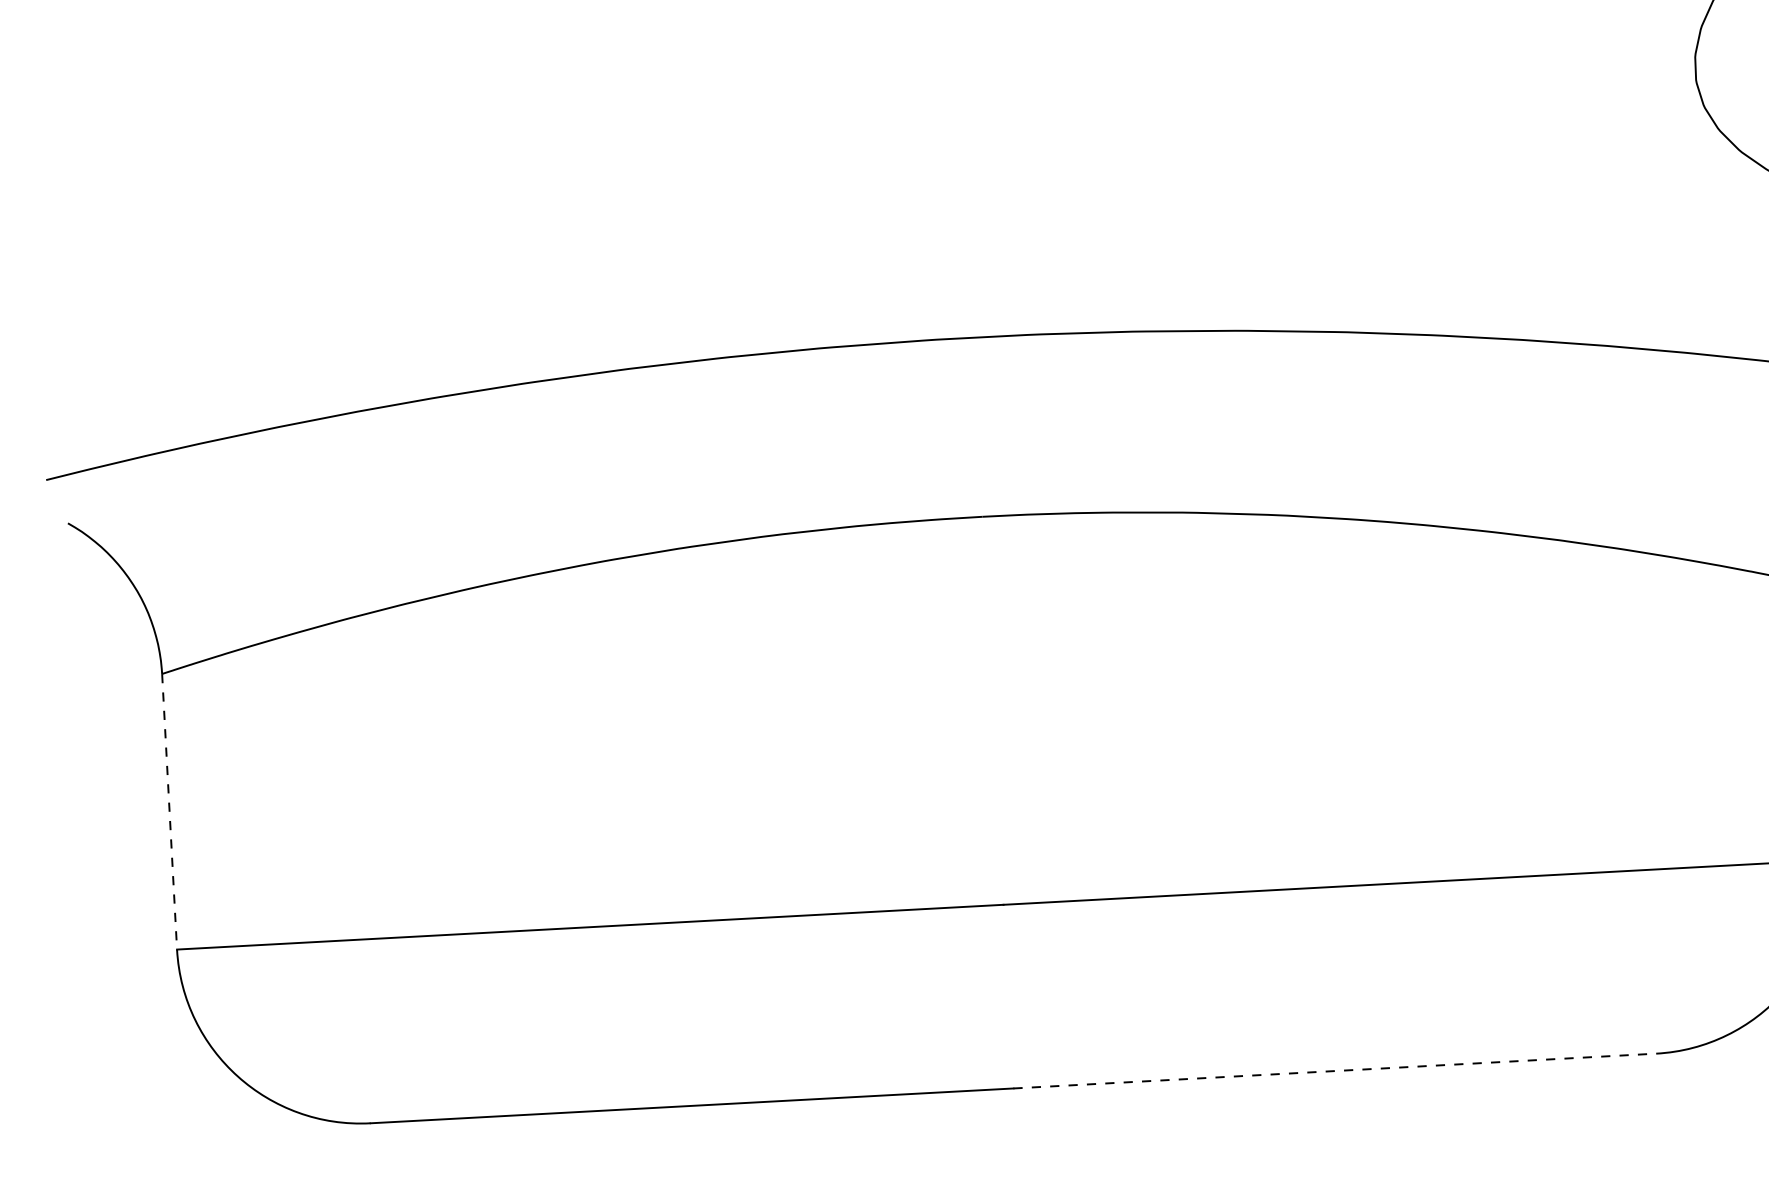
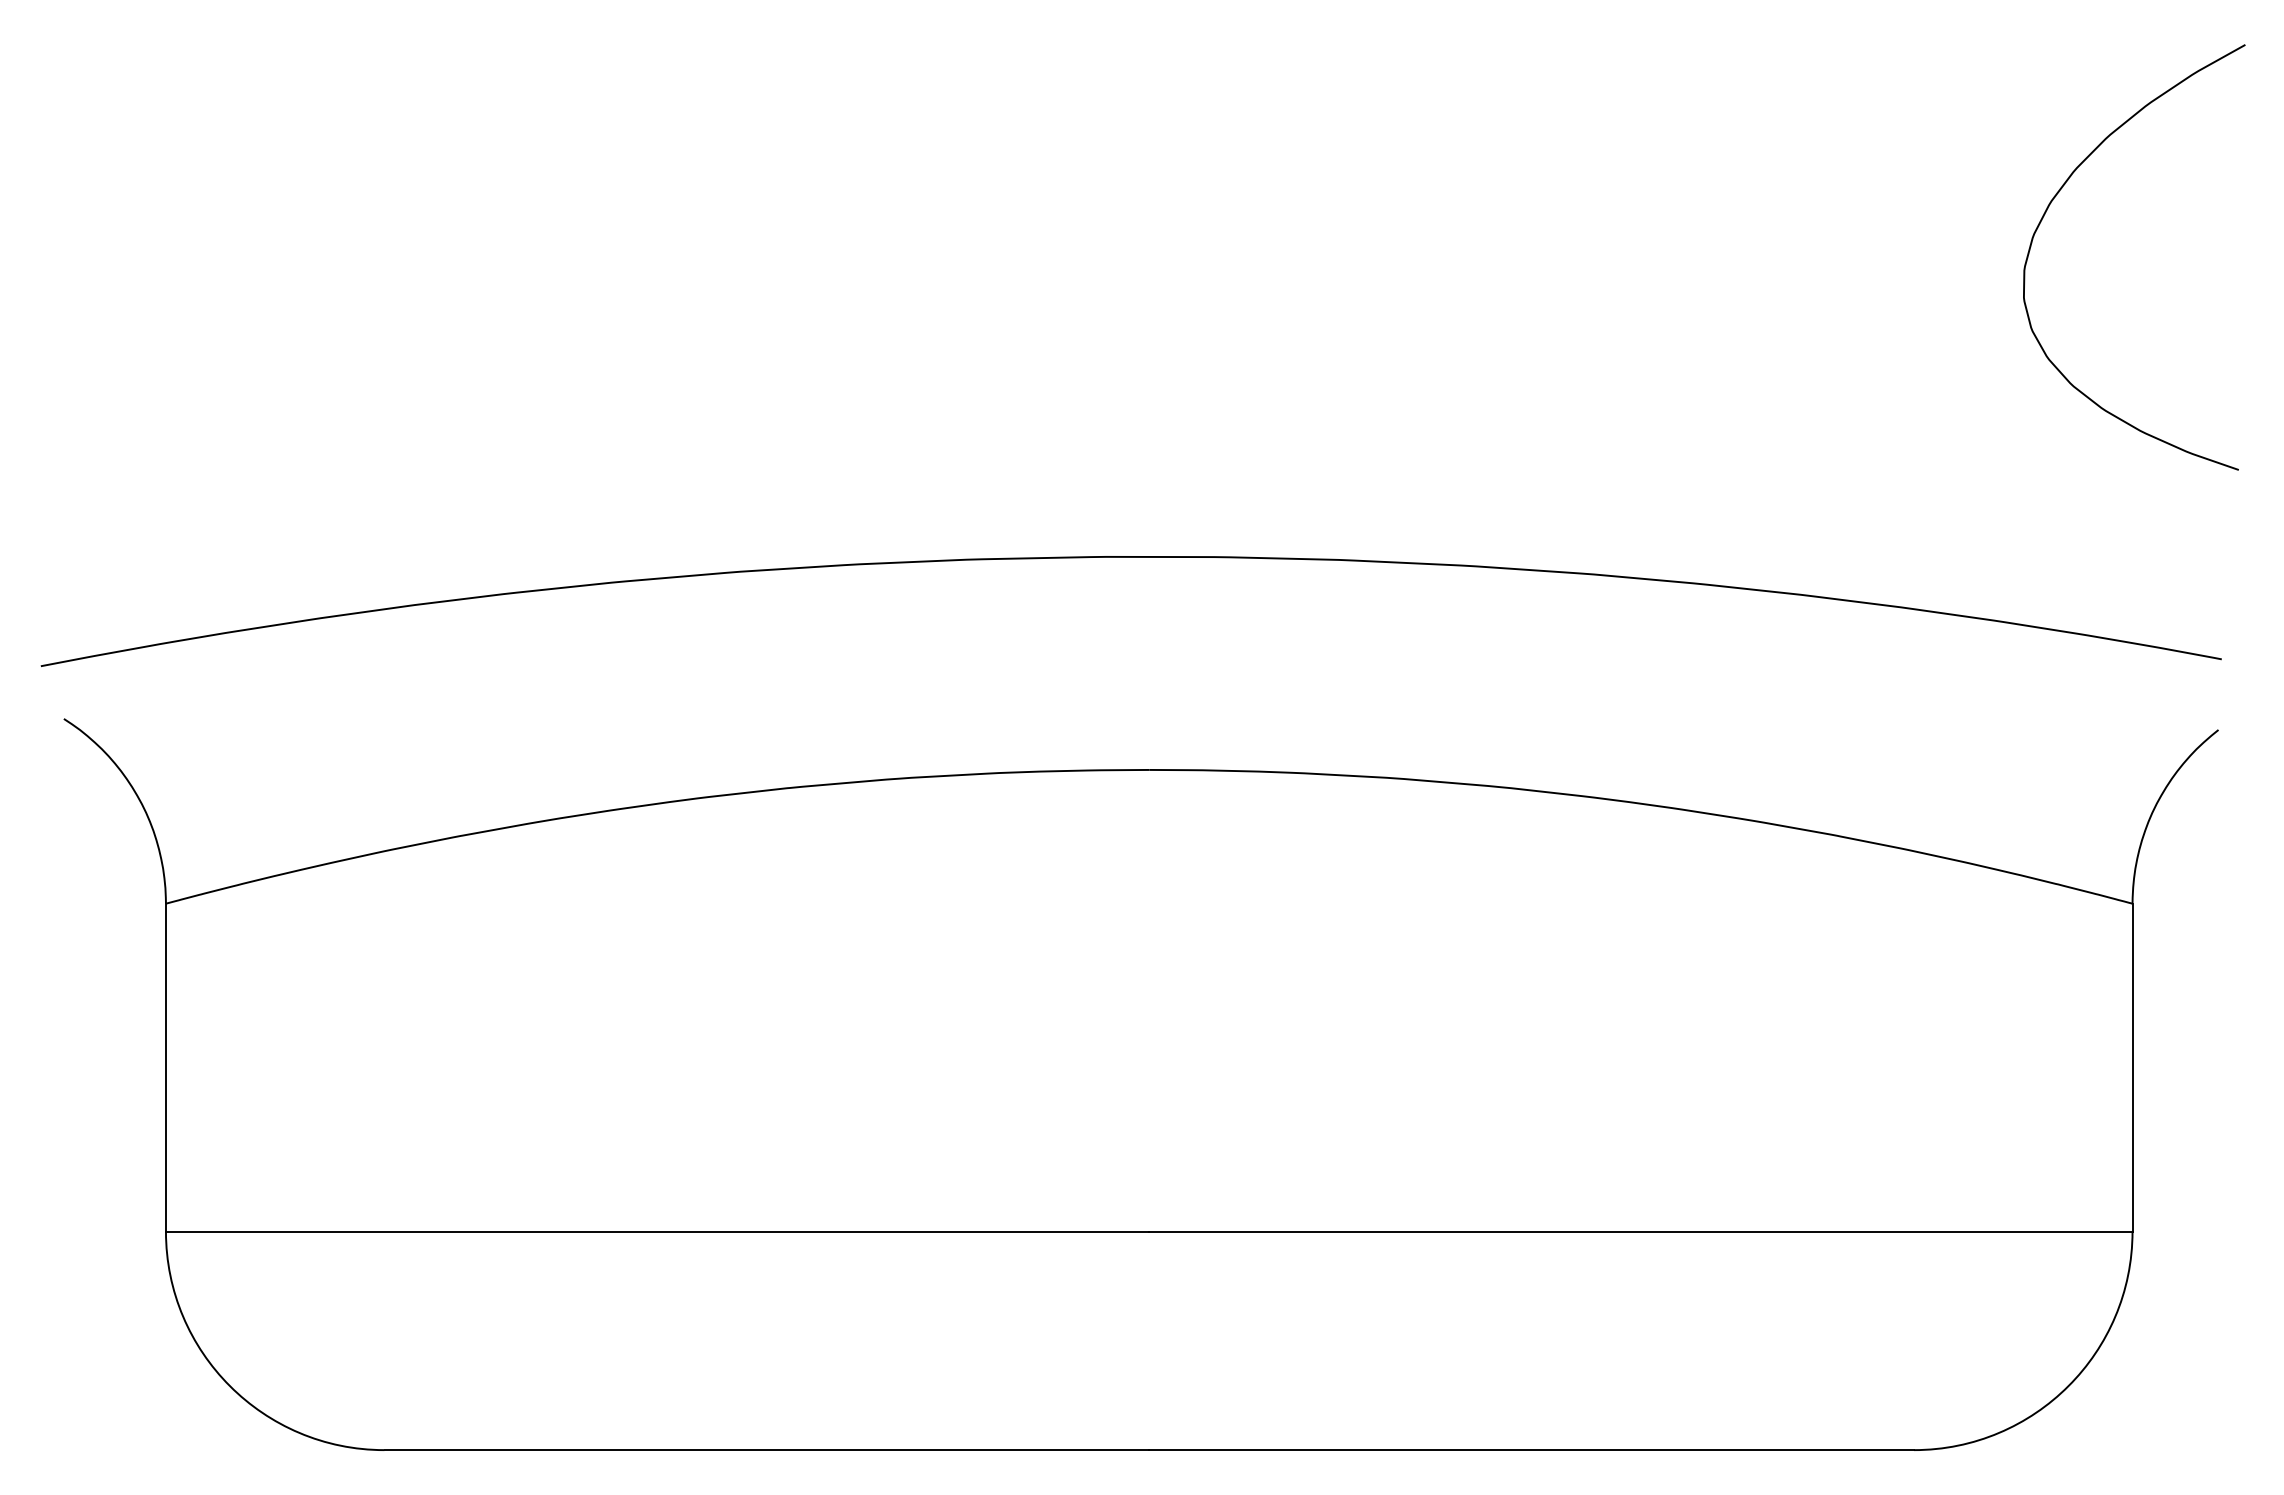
line: (169, 811) -> (165, 1067), dashed -> solid
line: (1335, 1071) -> (1532, 1450), dashed -> solid

